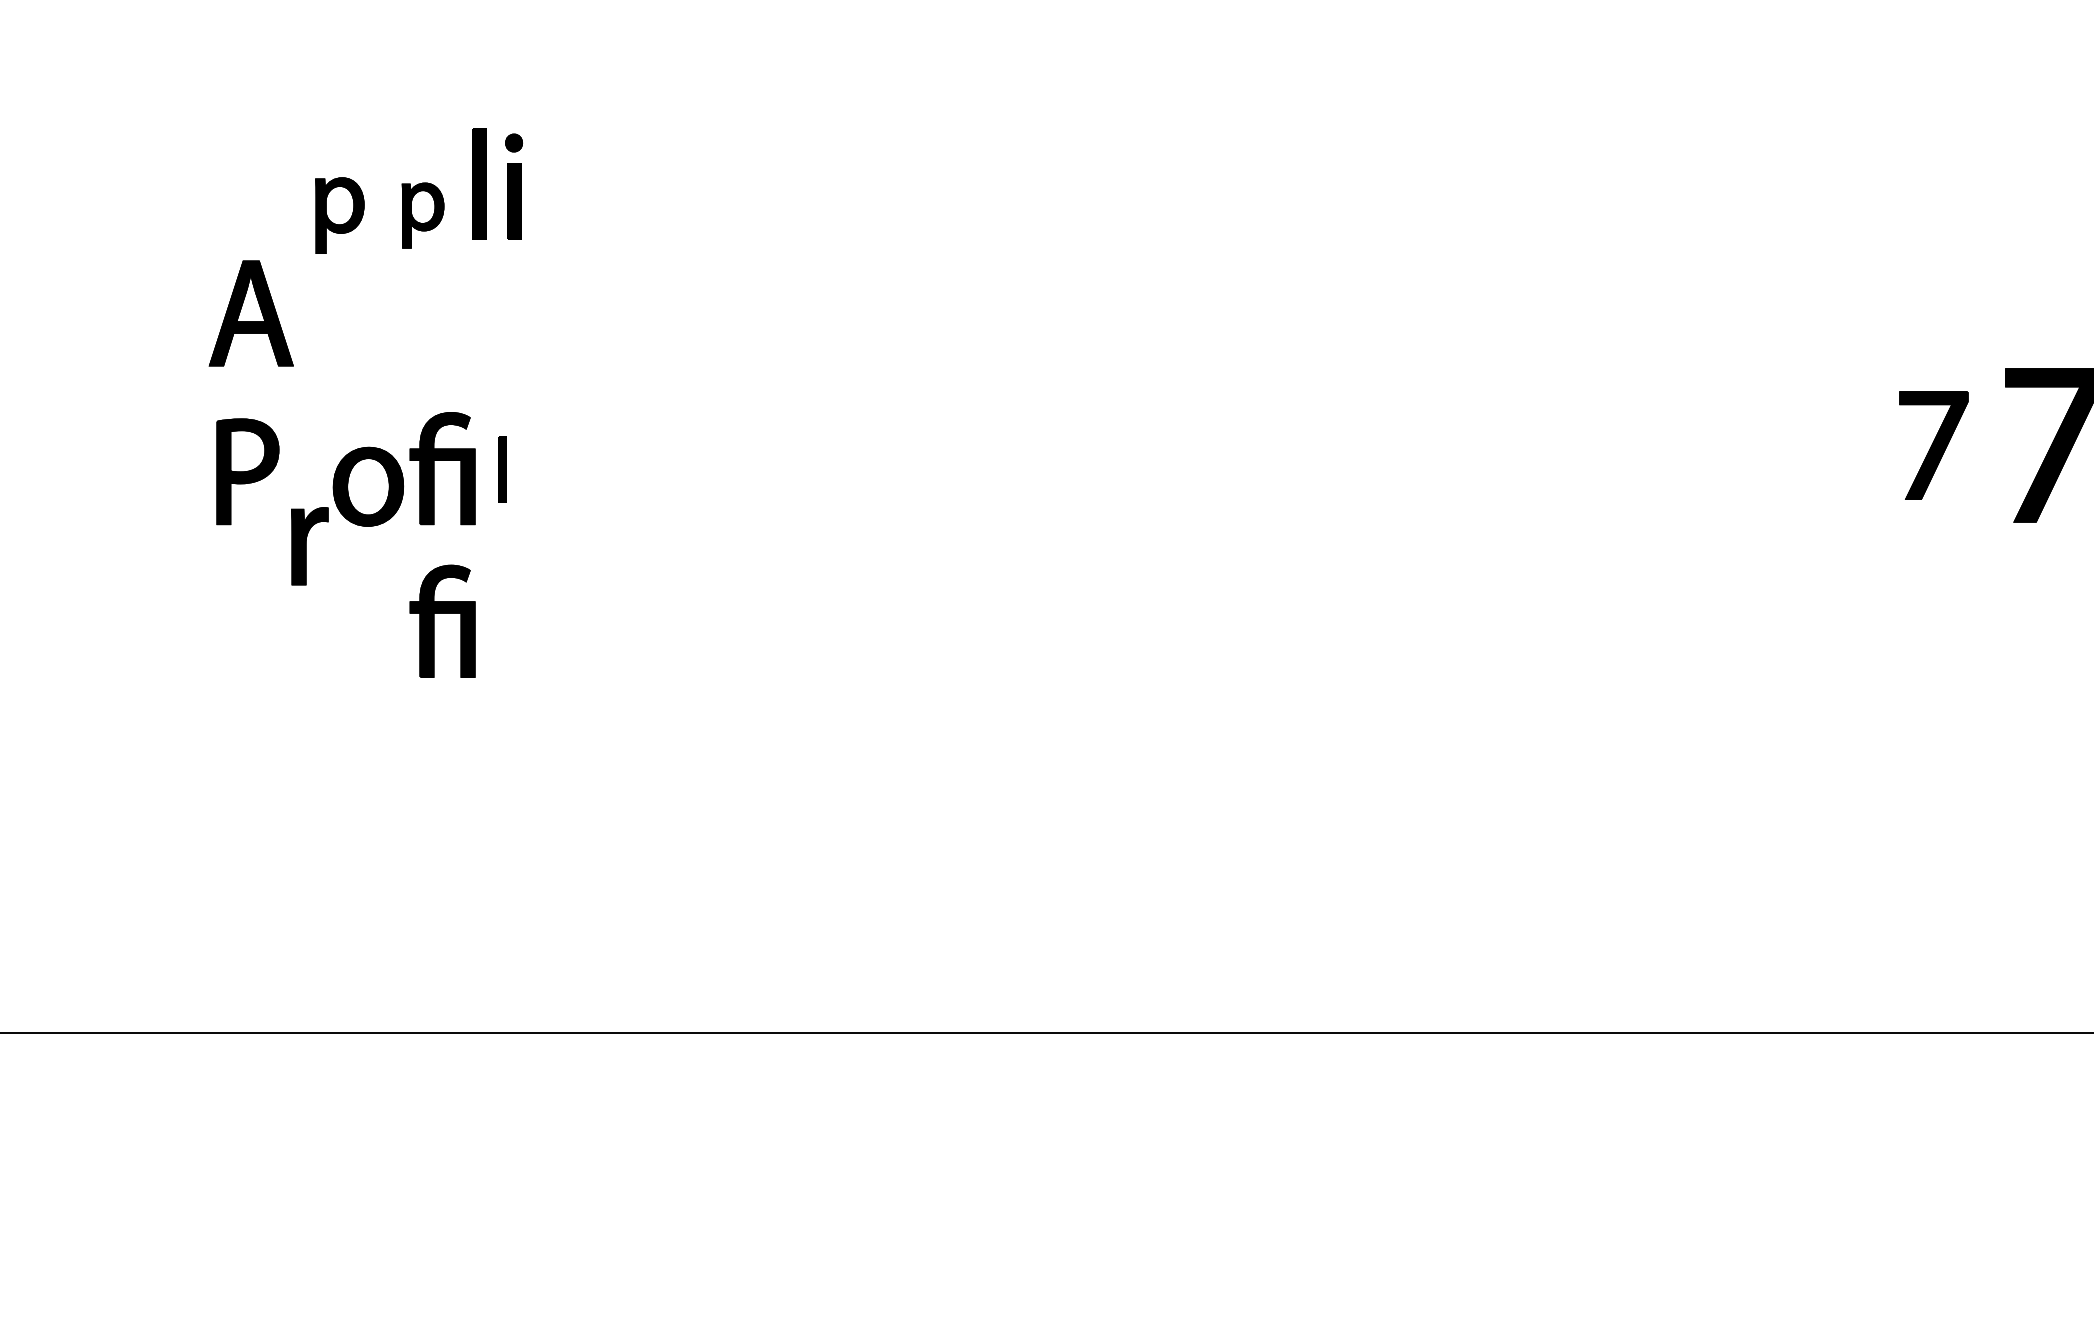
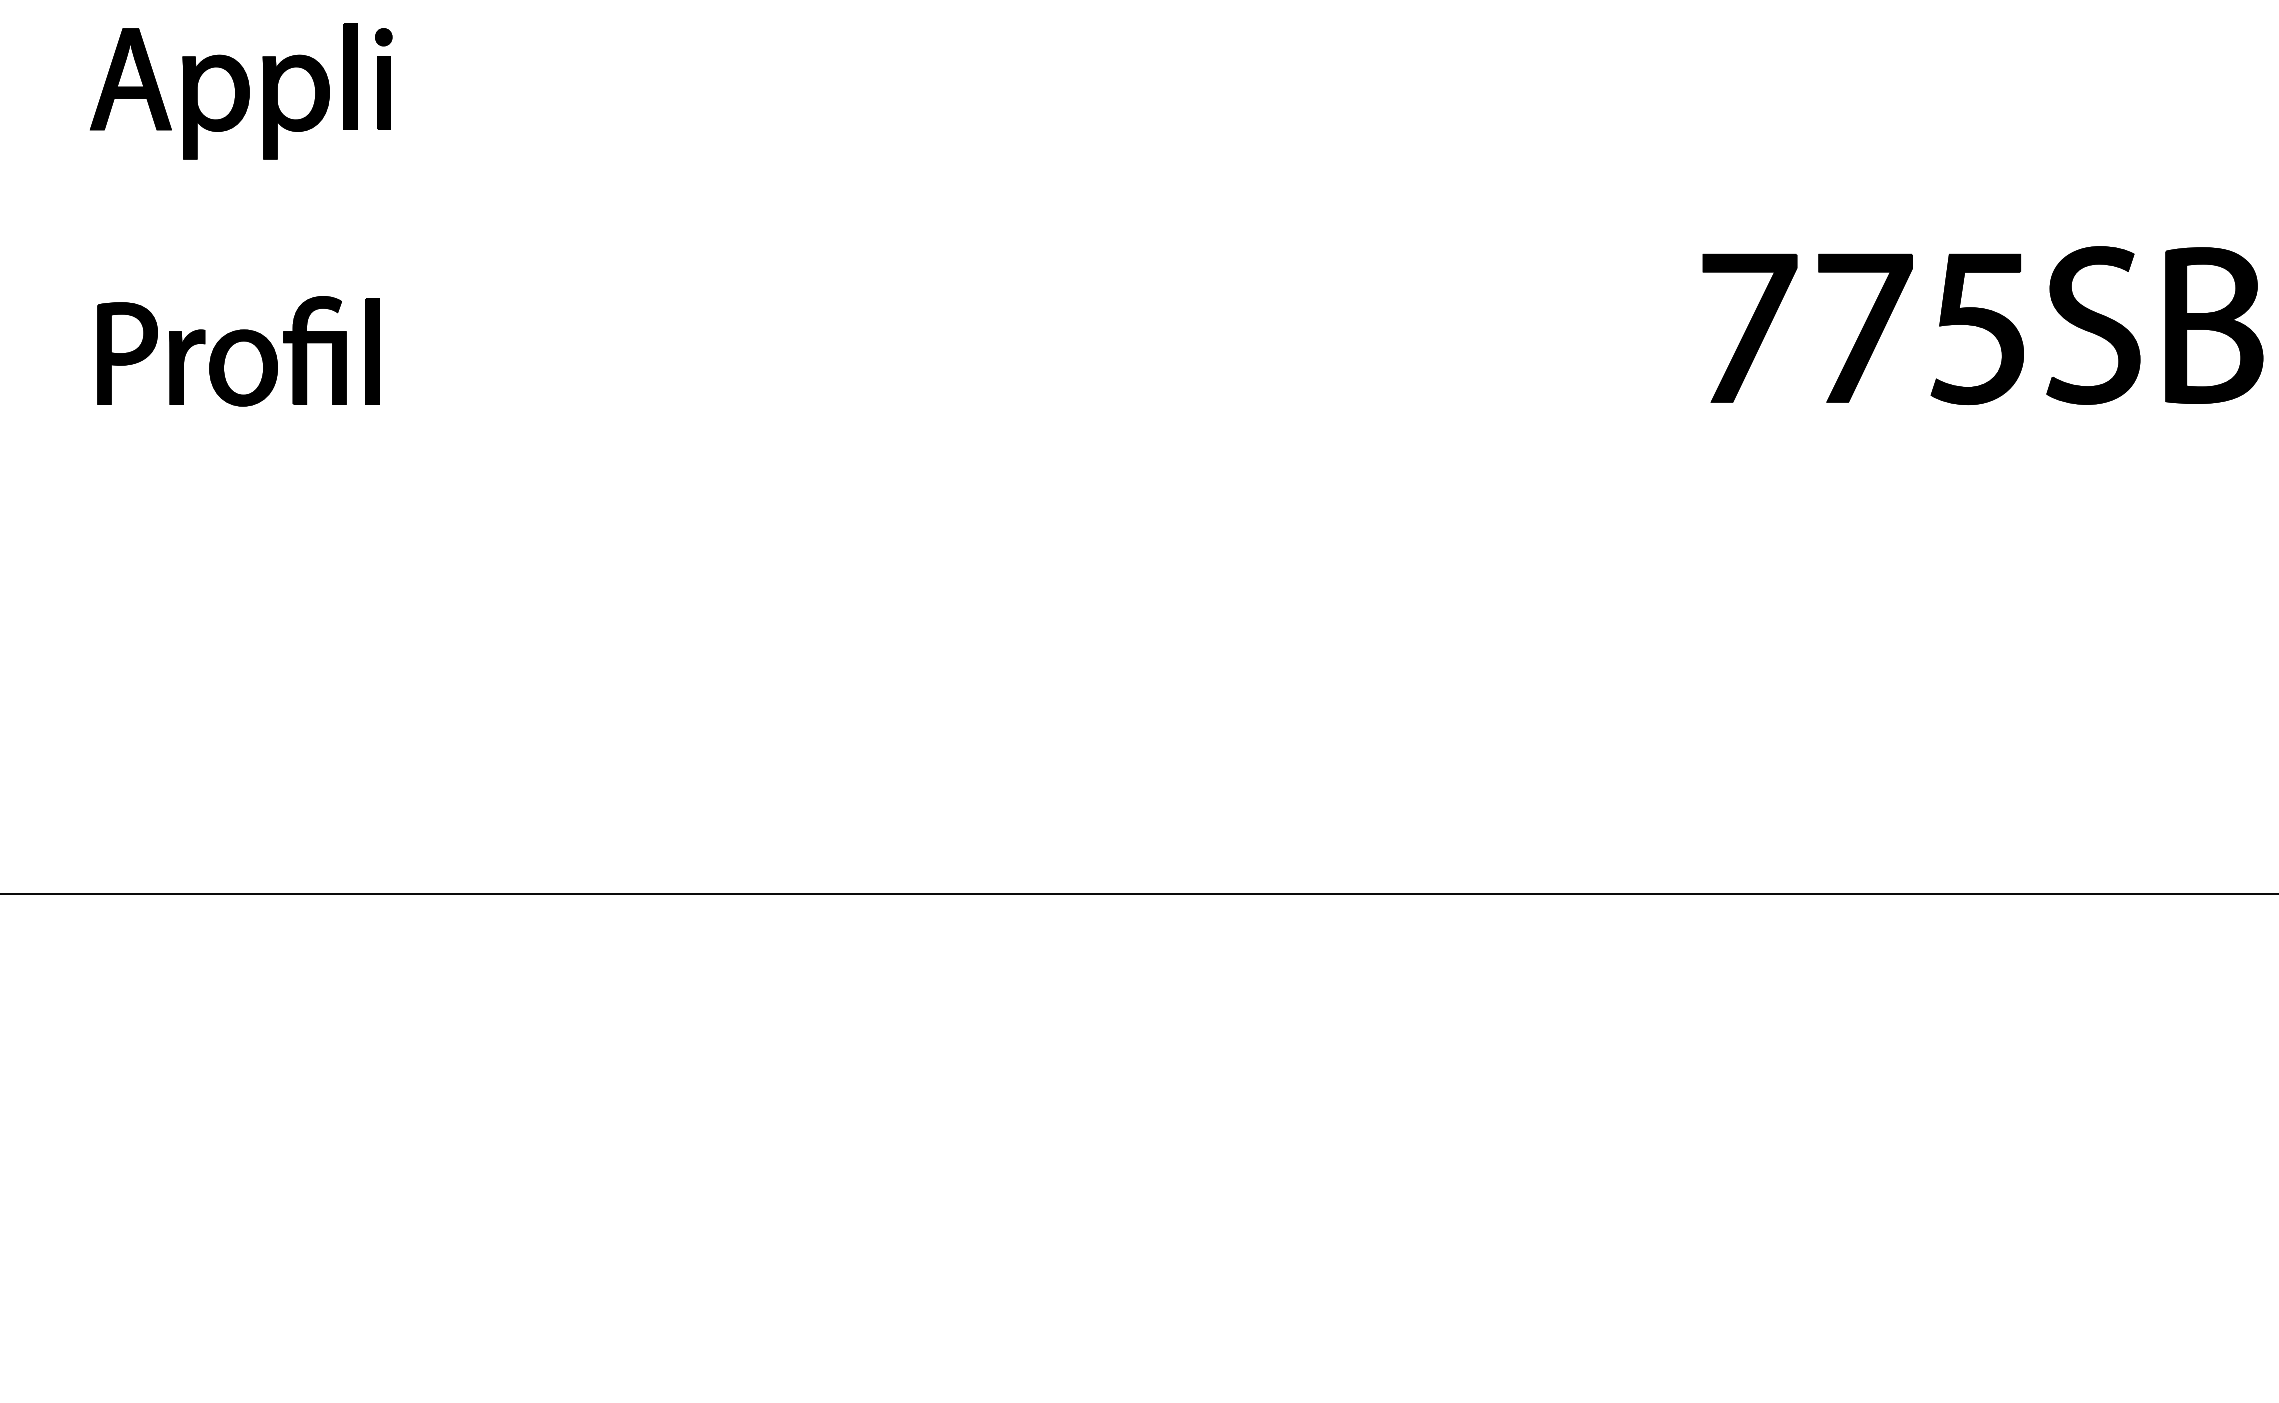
part: (339, 215) -> (215, 106), size x1.43
part: (422, 215) -> (295, 106), size x1.67
part: (250, 313) -> (130, 79), moved
part: (1933, 445) -> (1749, 328), size x1.43
part: (502, 469) -> (372, 351), size x1.67
part: (310, 545) -> (187, 366), moved
part: (442, 614) -> (314, 490), removed

